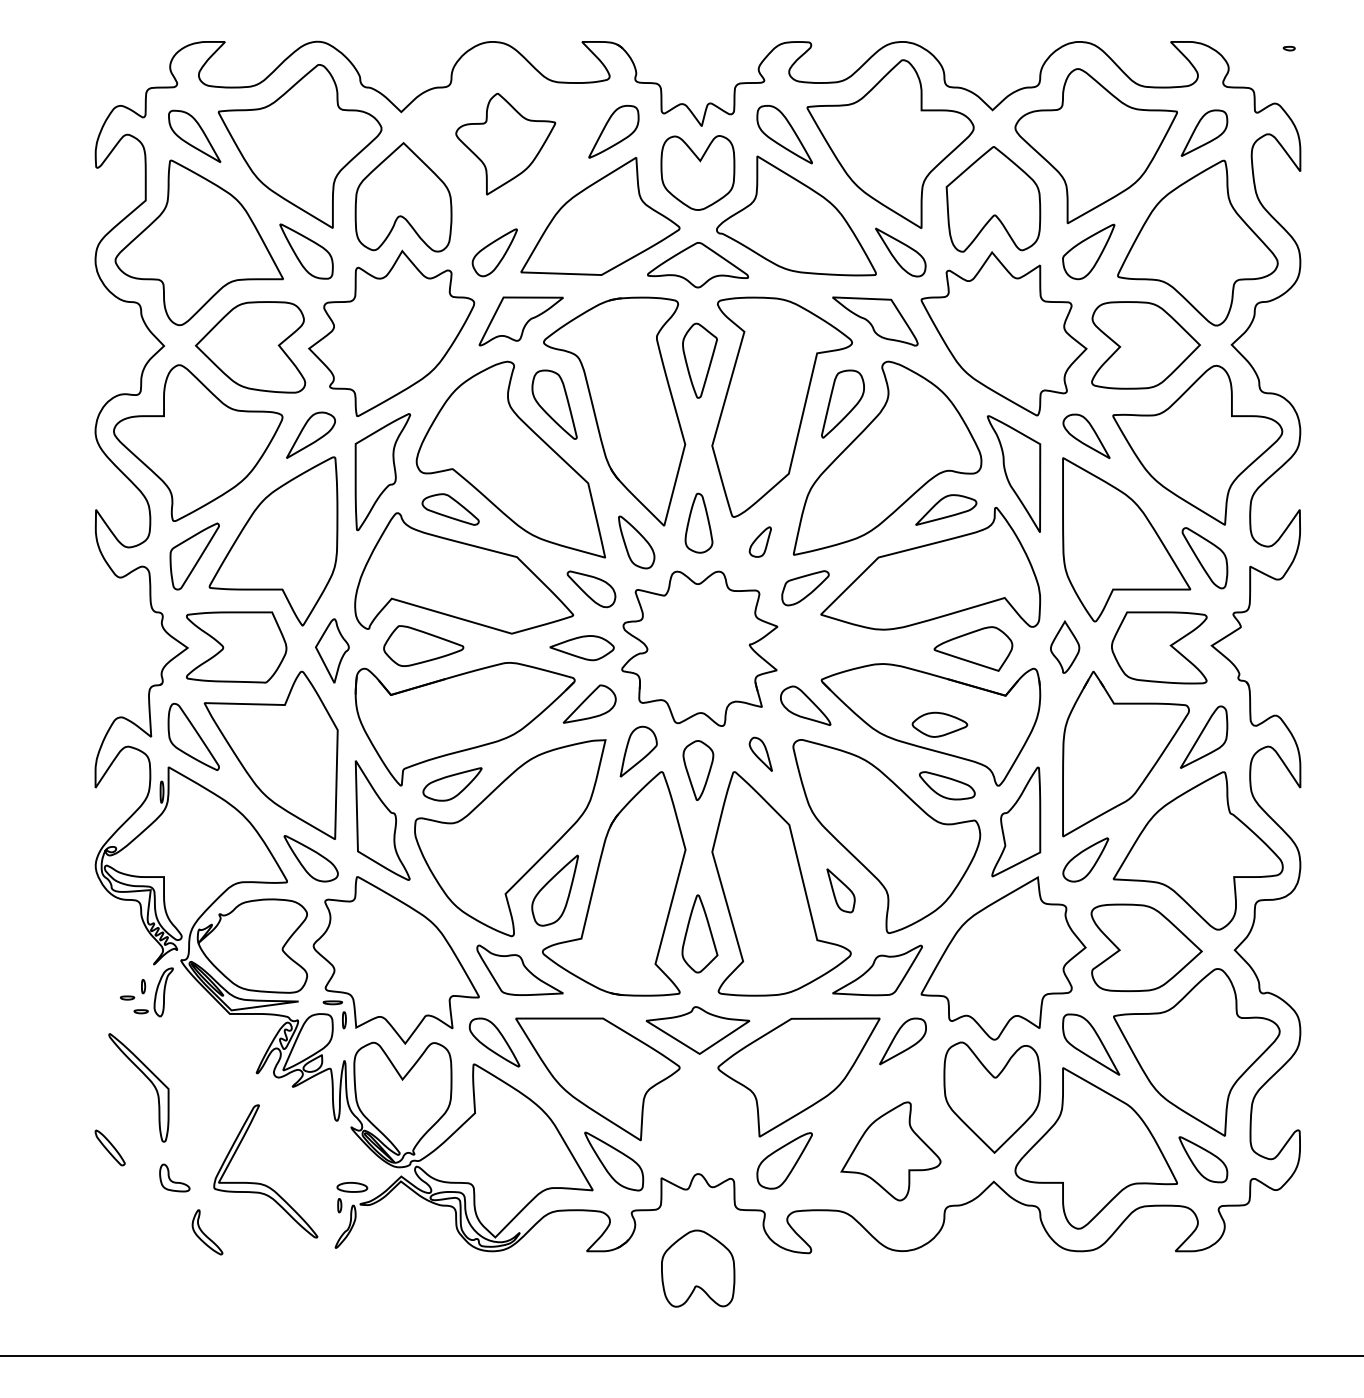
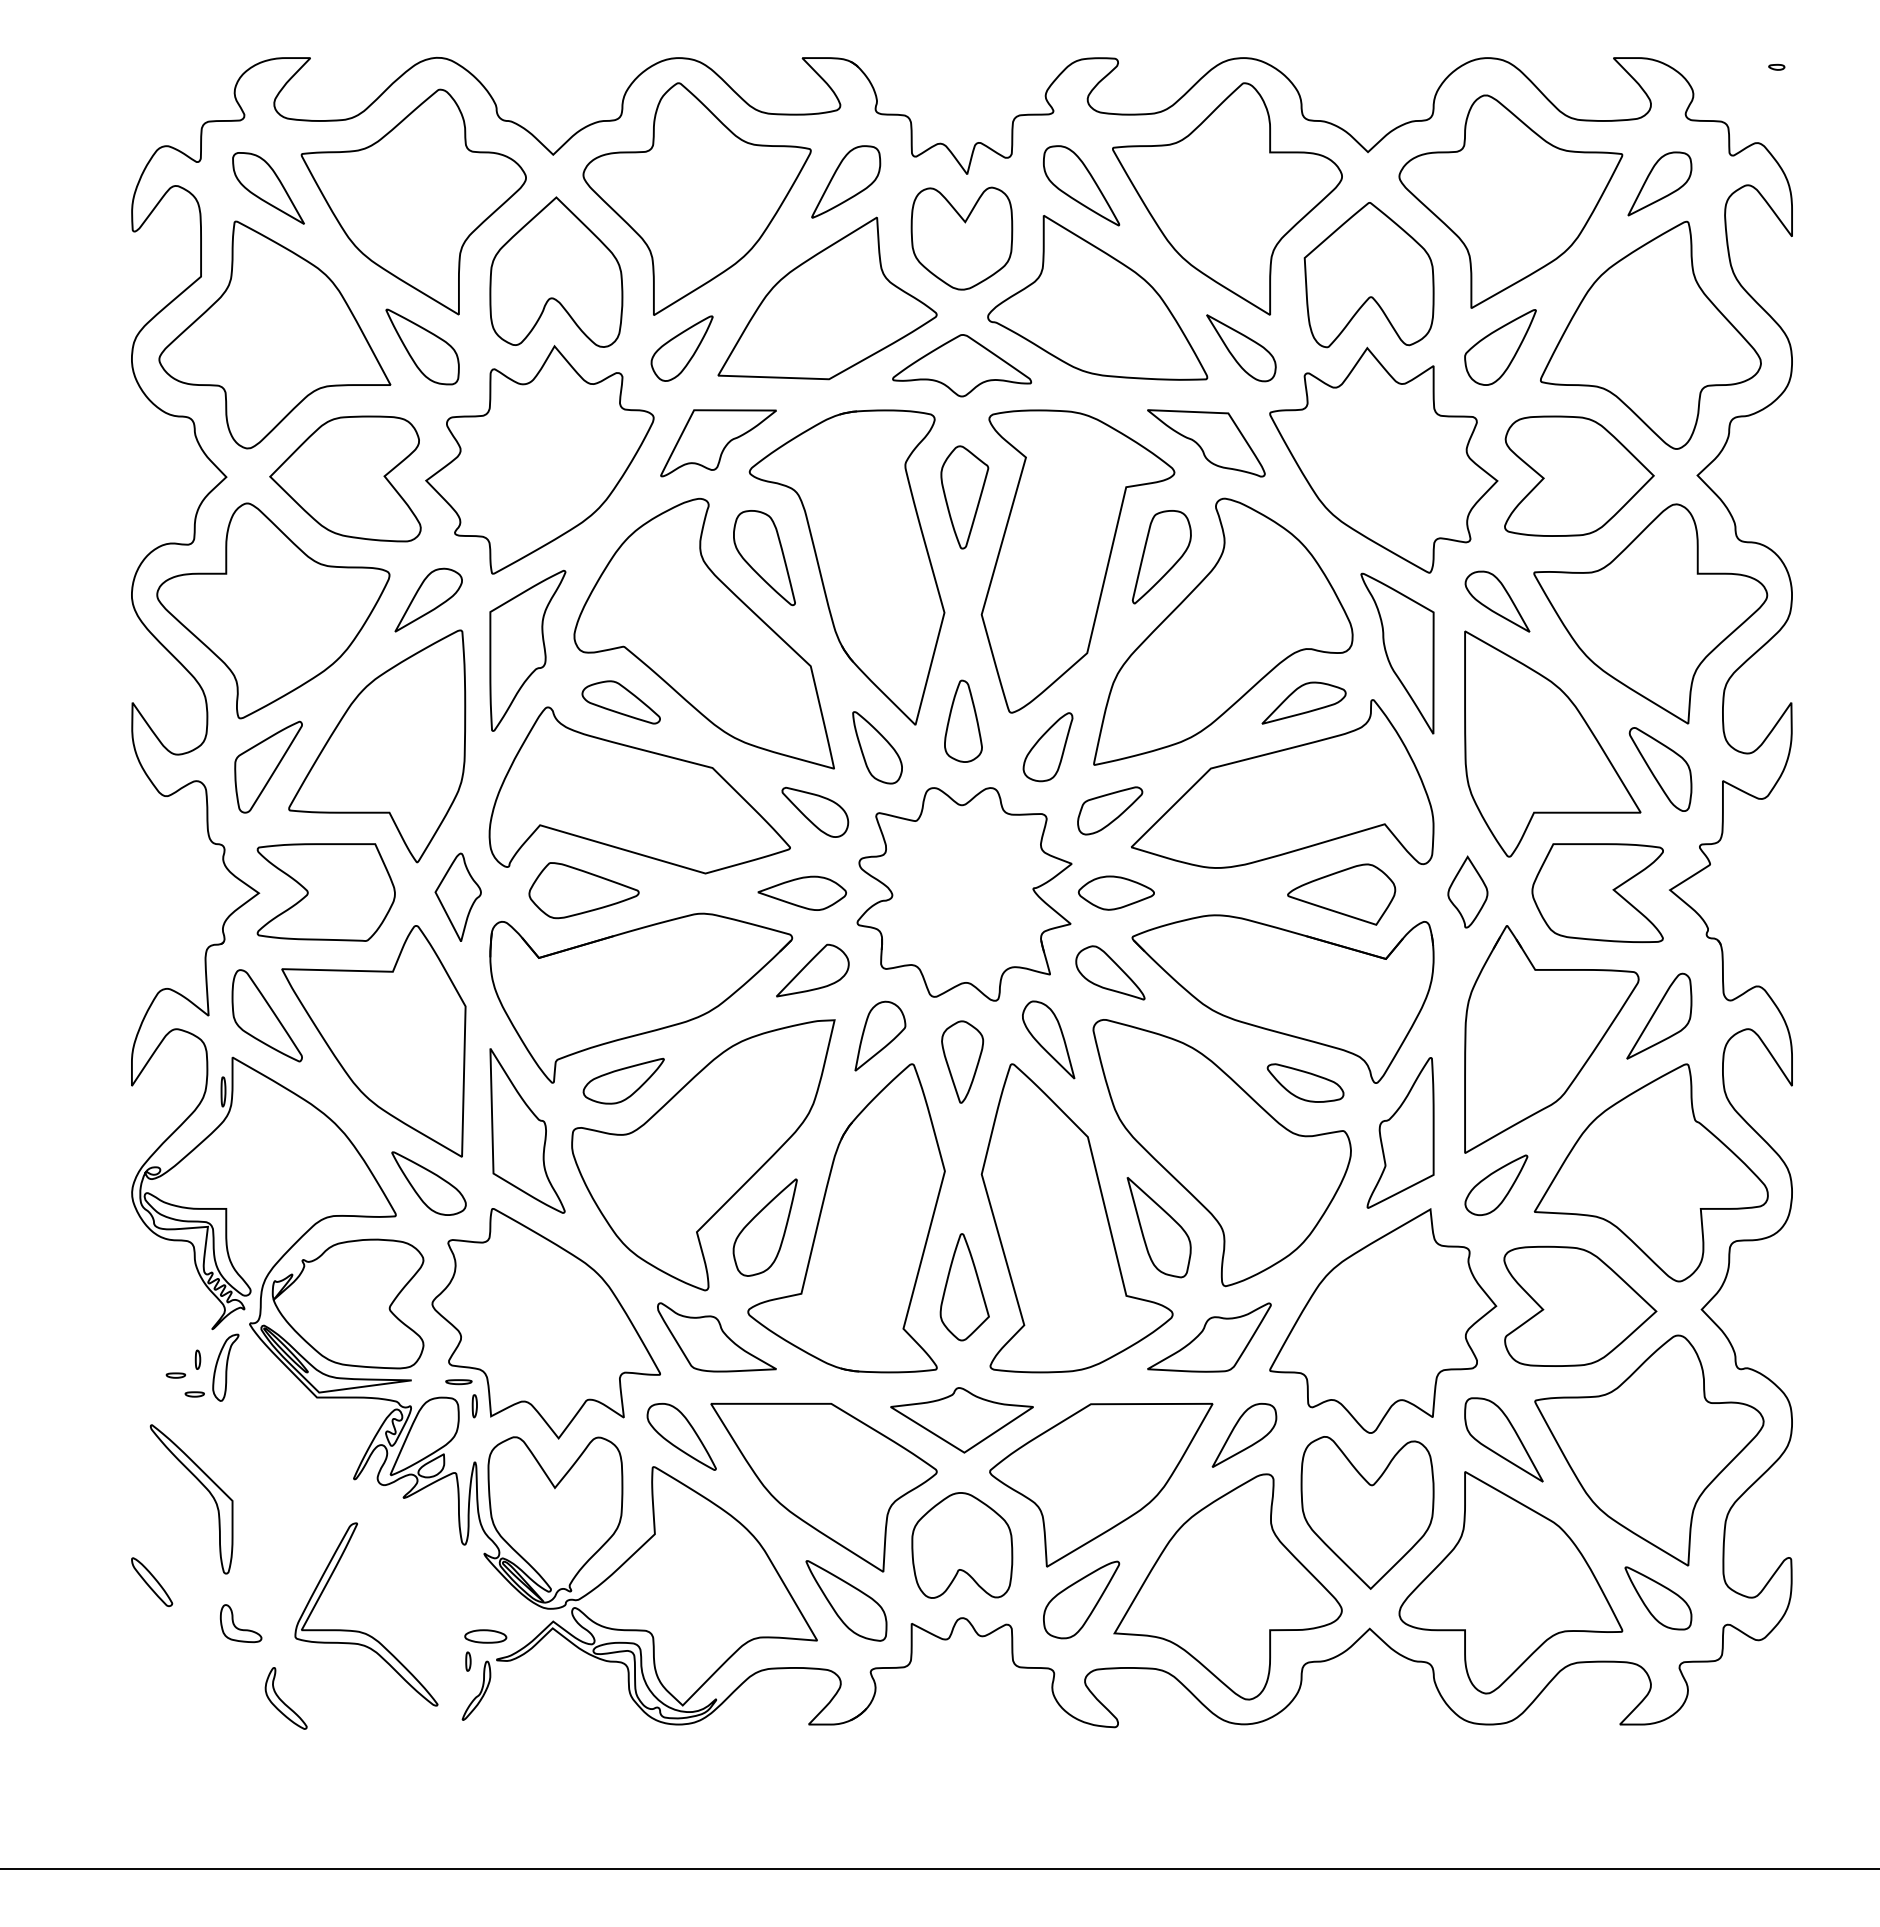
part: (505, 143) -> (696, 198), size x1.67
part: (760, 542) -> (1047, 747), size x1.67
part: (939, 724) -> (1115, 892), moved
part: (760, 754) -> (1048, 1039), size x1.67
part: (840, 890) -> (1158, 1227), size x1.67
part: (890, 1151) -> (1227, 1586), size x1.67
part: (698, 1268) -> (962, 1545), moved

